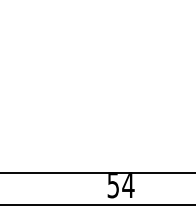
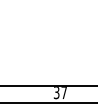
text: (120, 184) -> (60, 92), 54 -> 37

